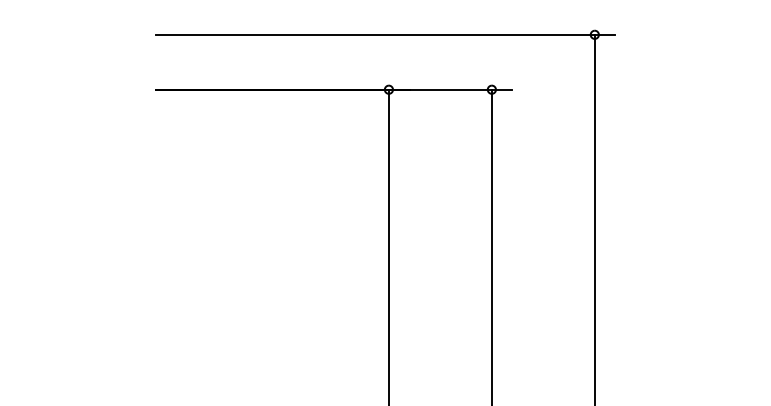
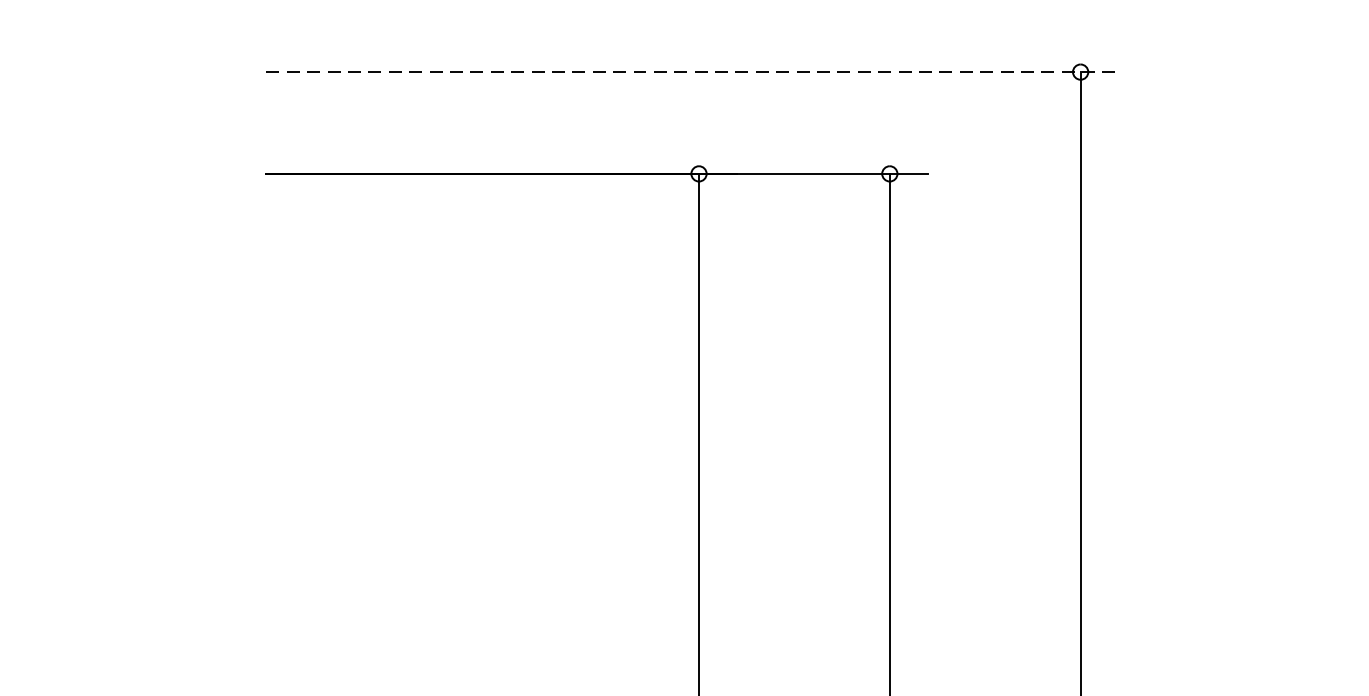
line: (385, 34) -> (692, 71), solid -> dashed

